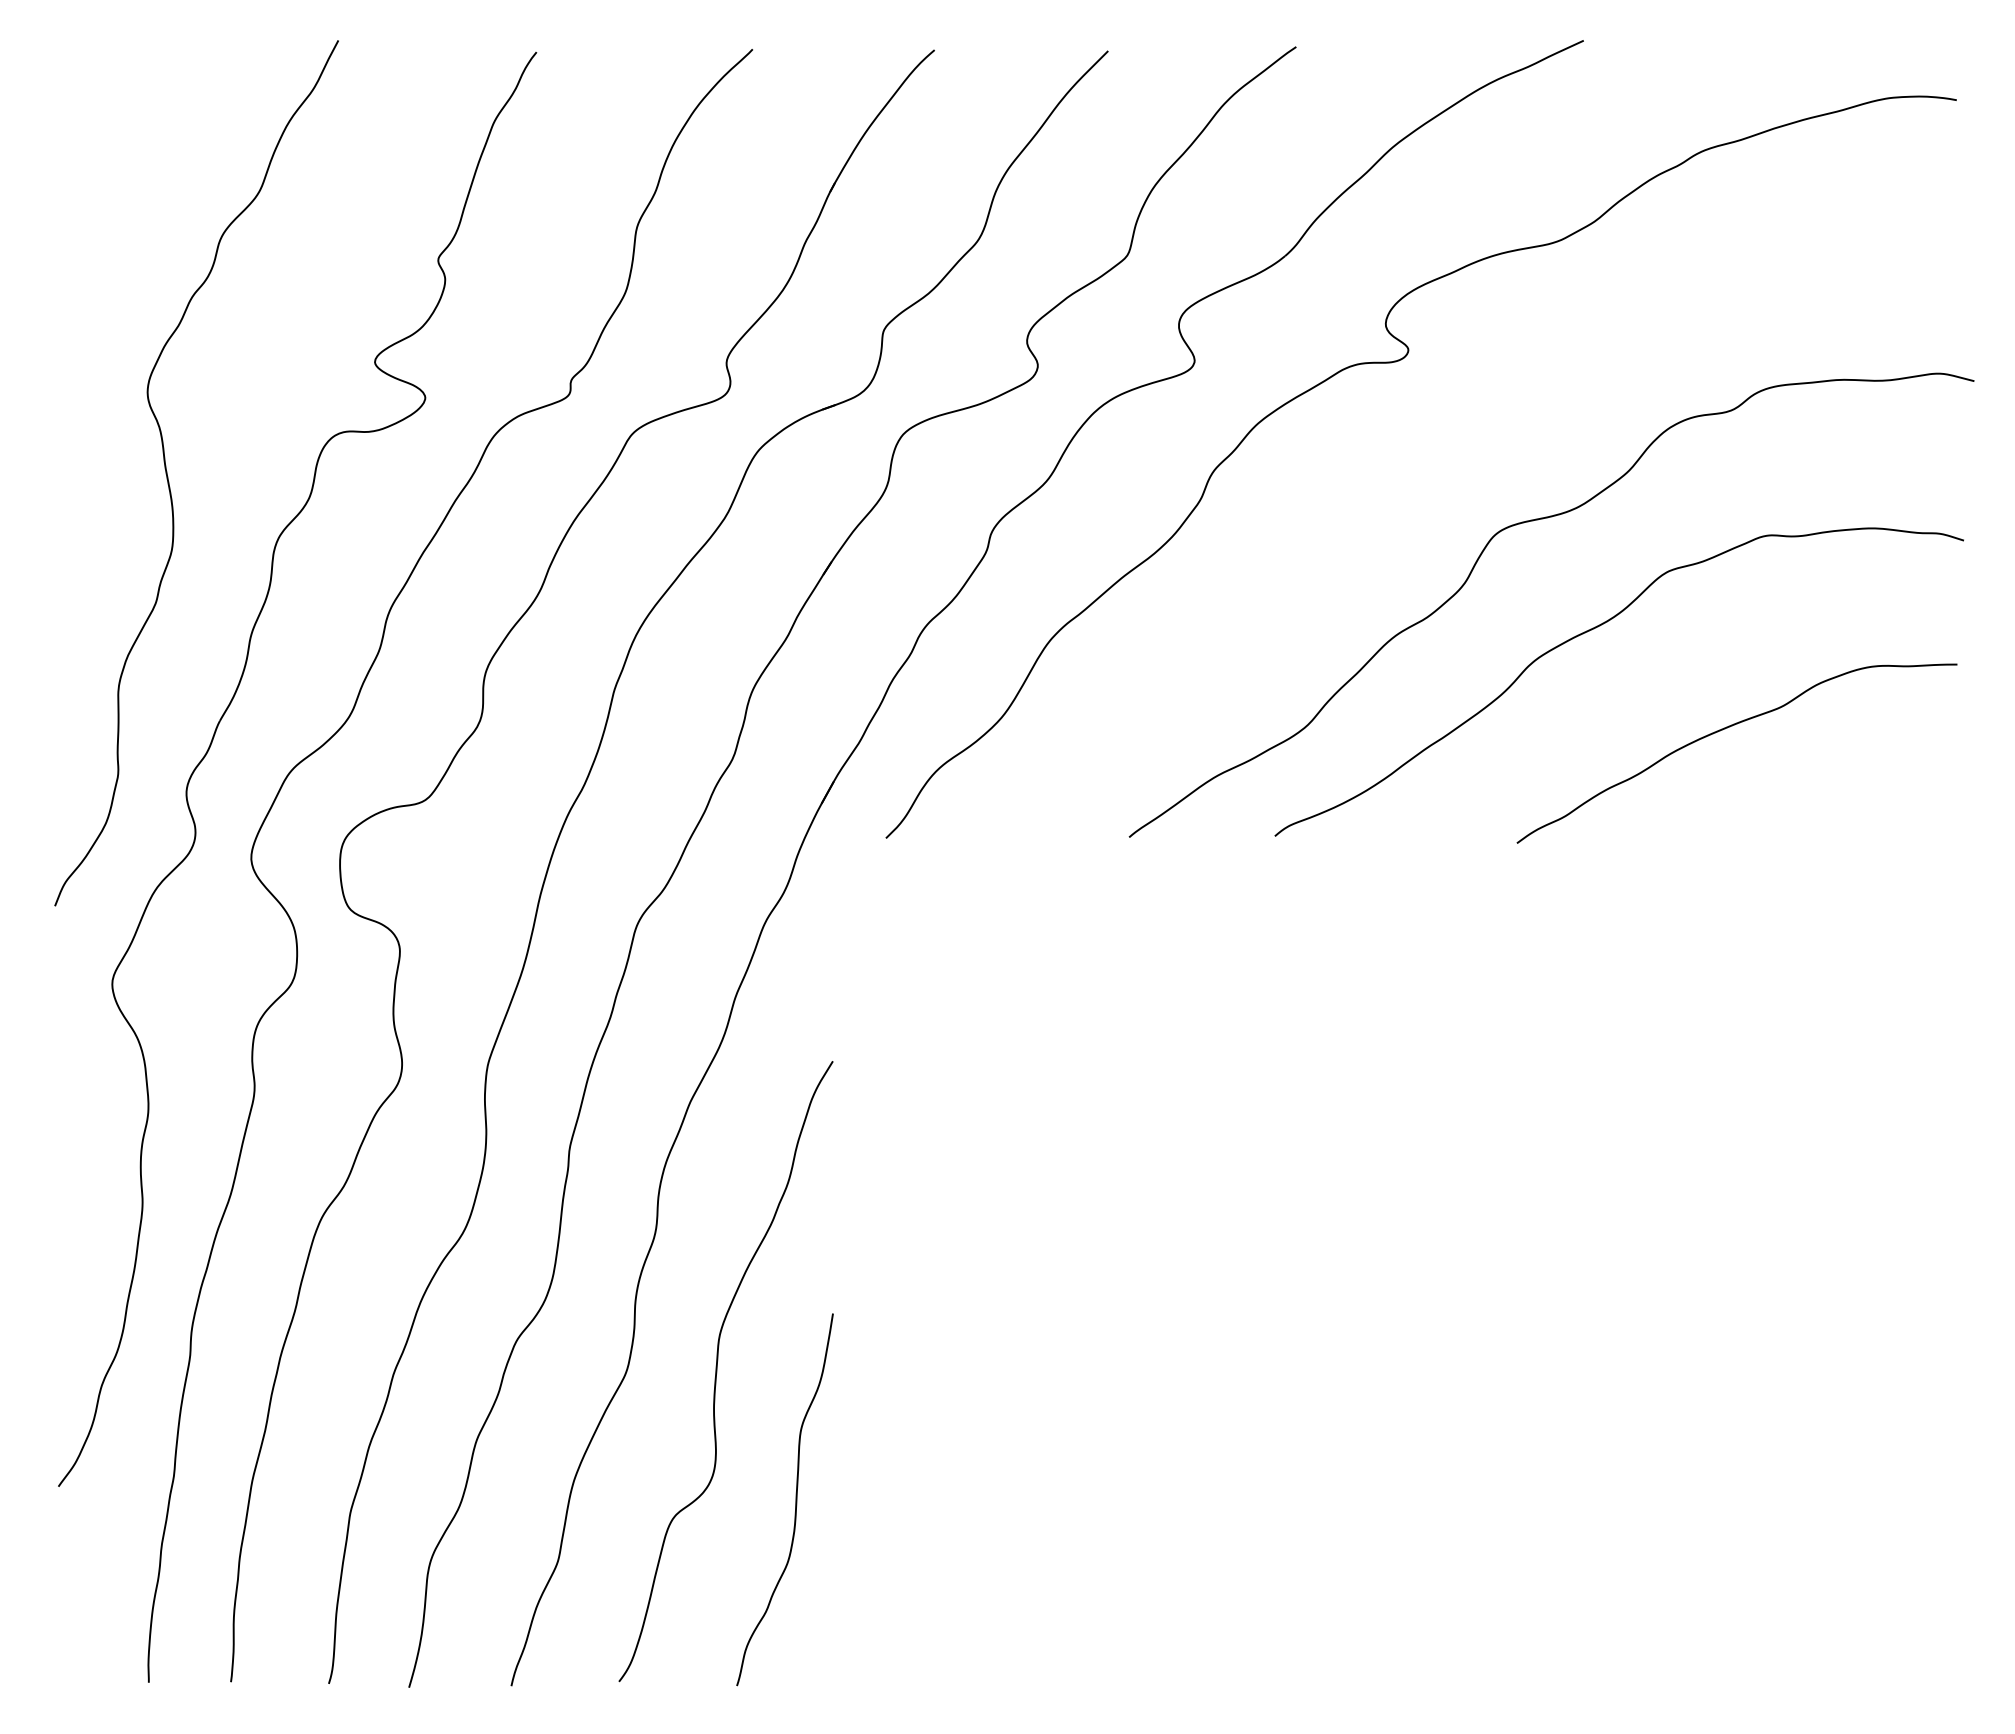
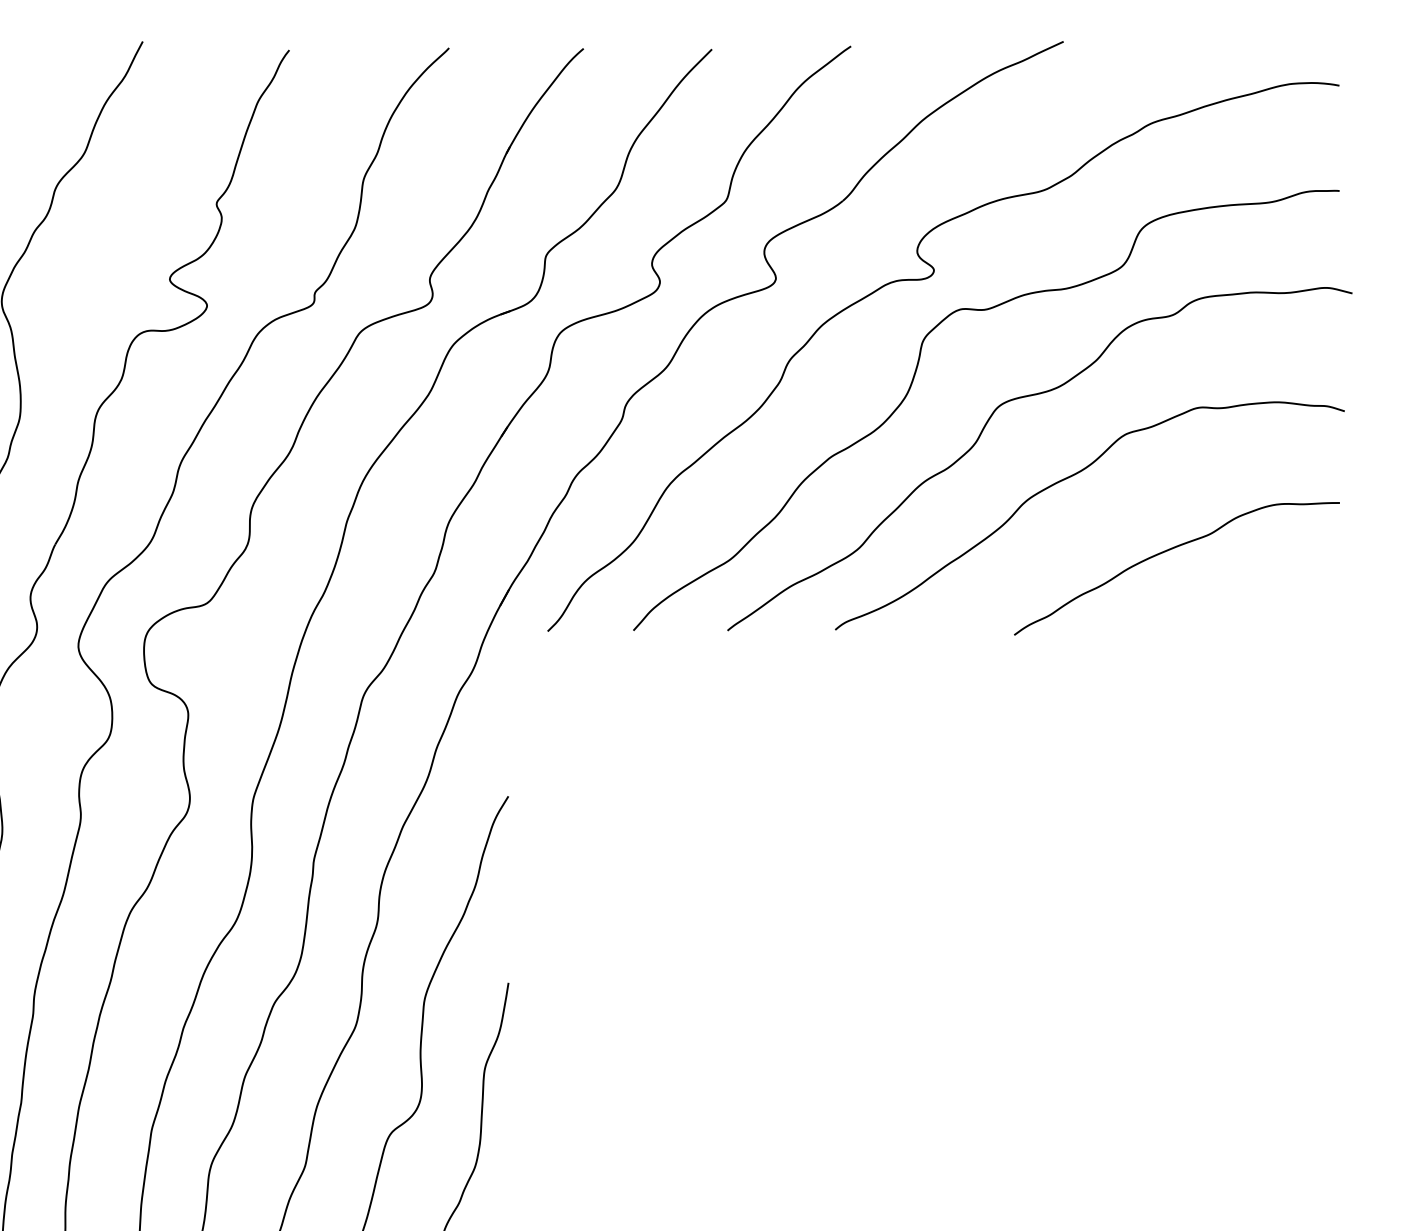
curve: (1380, 500) -> (913, 381), added

